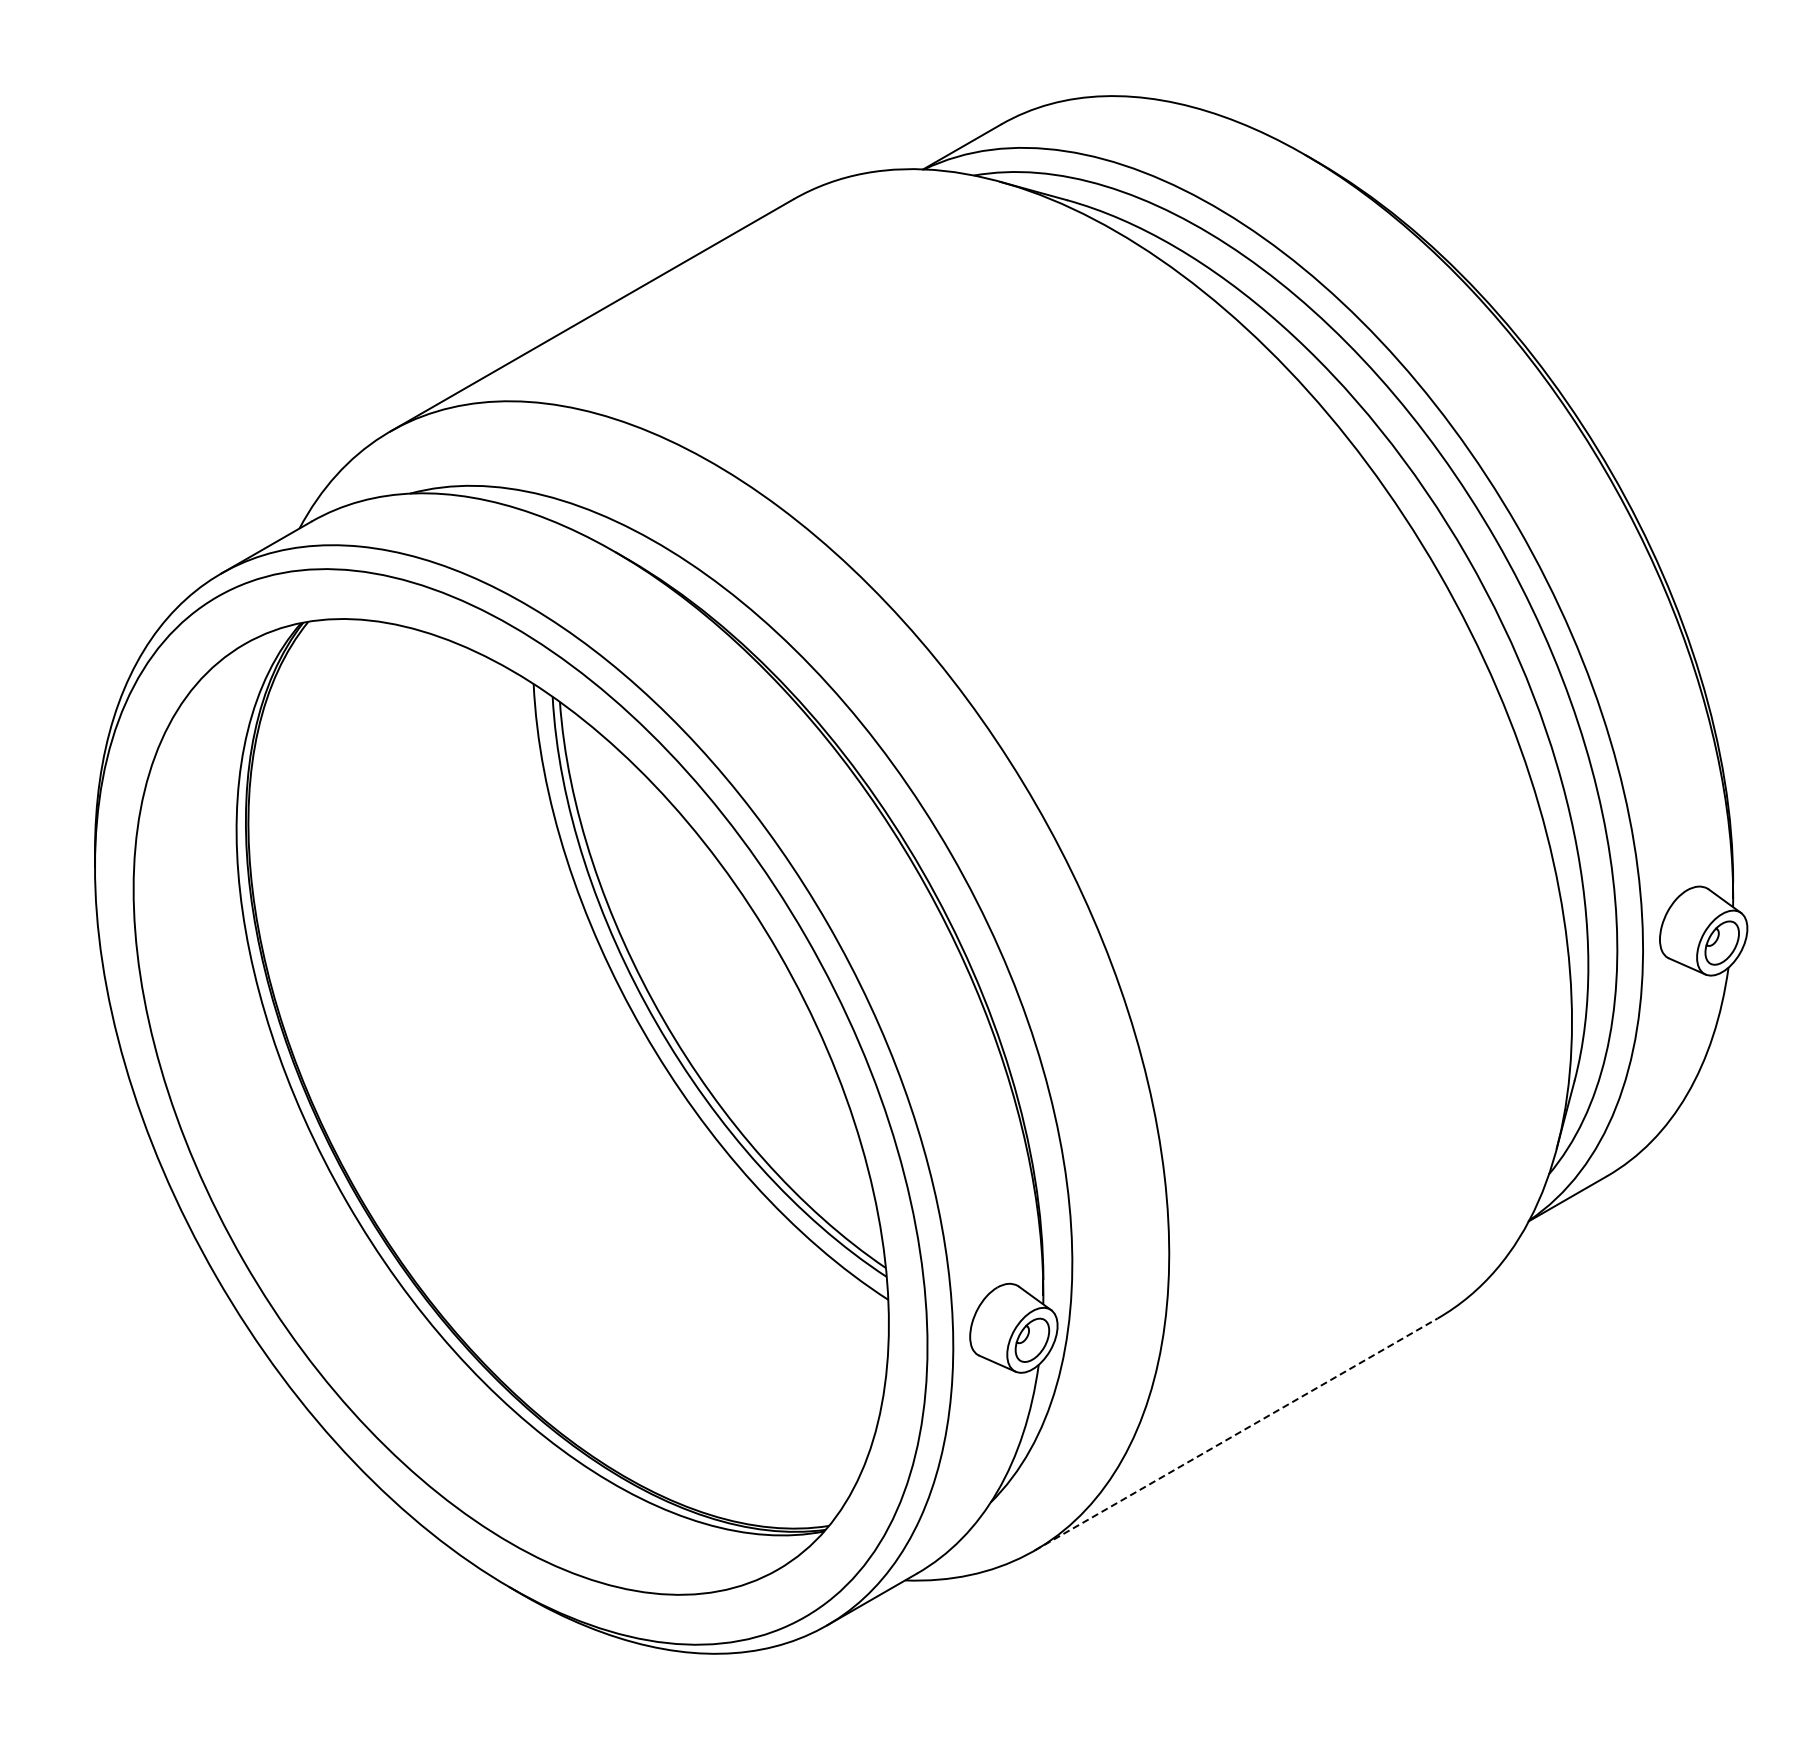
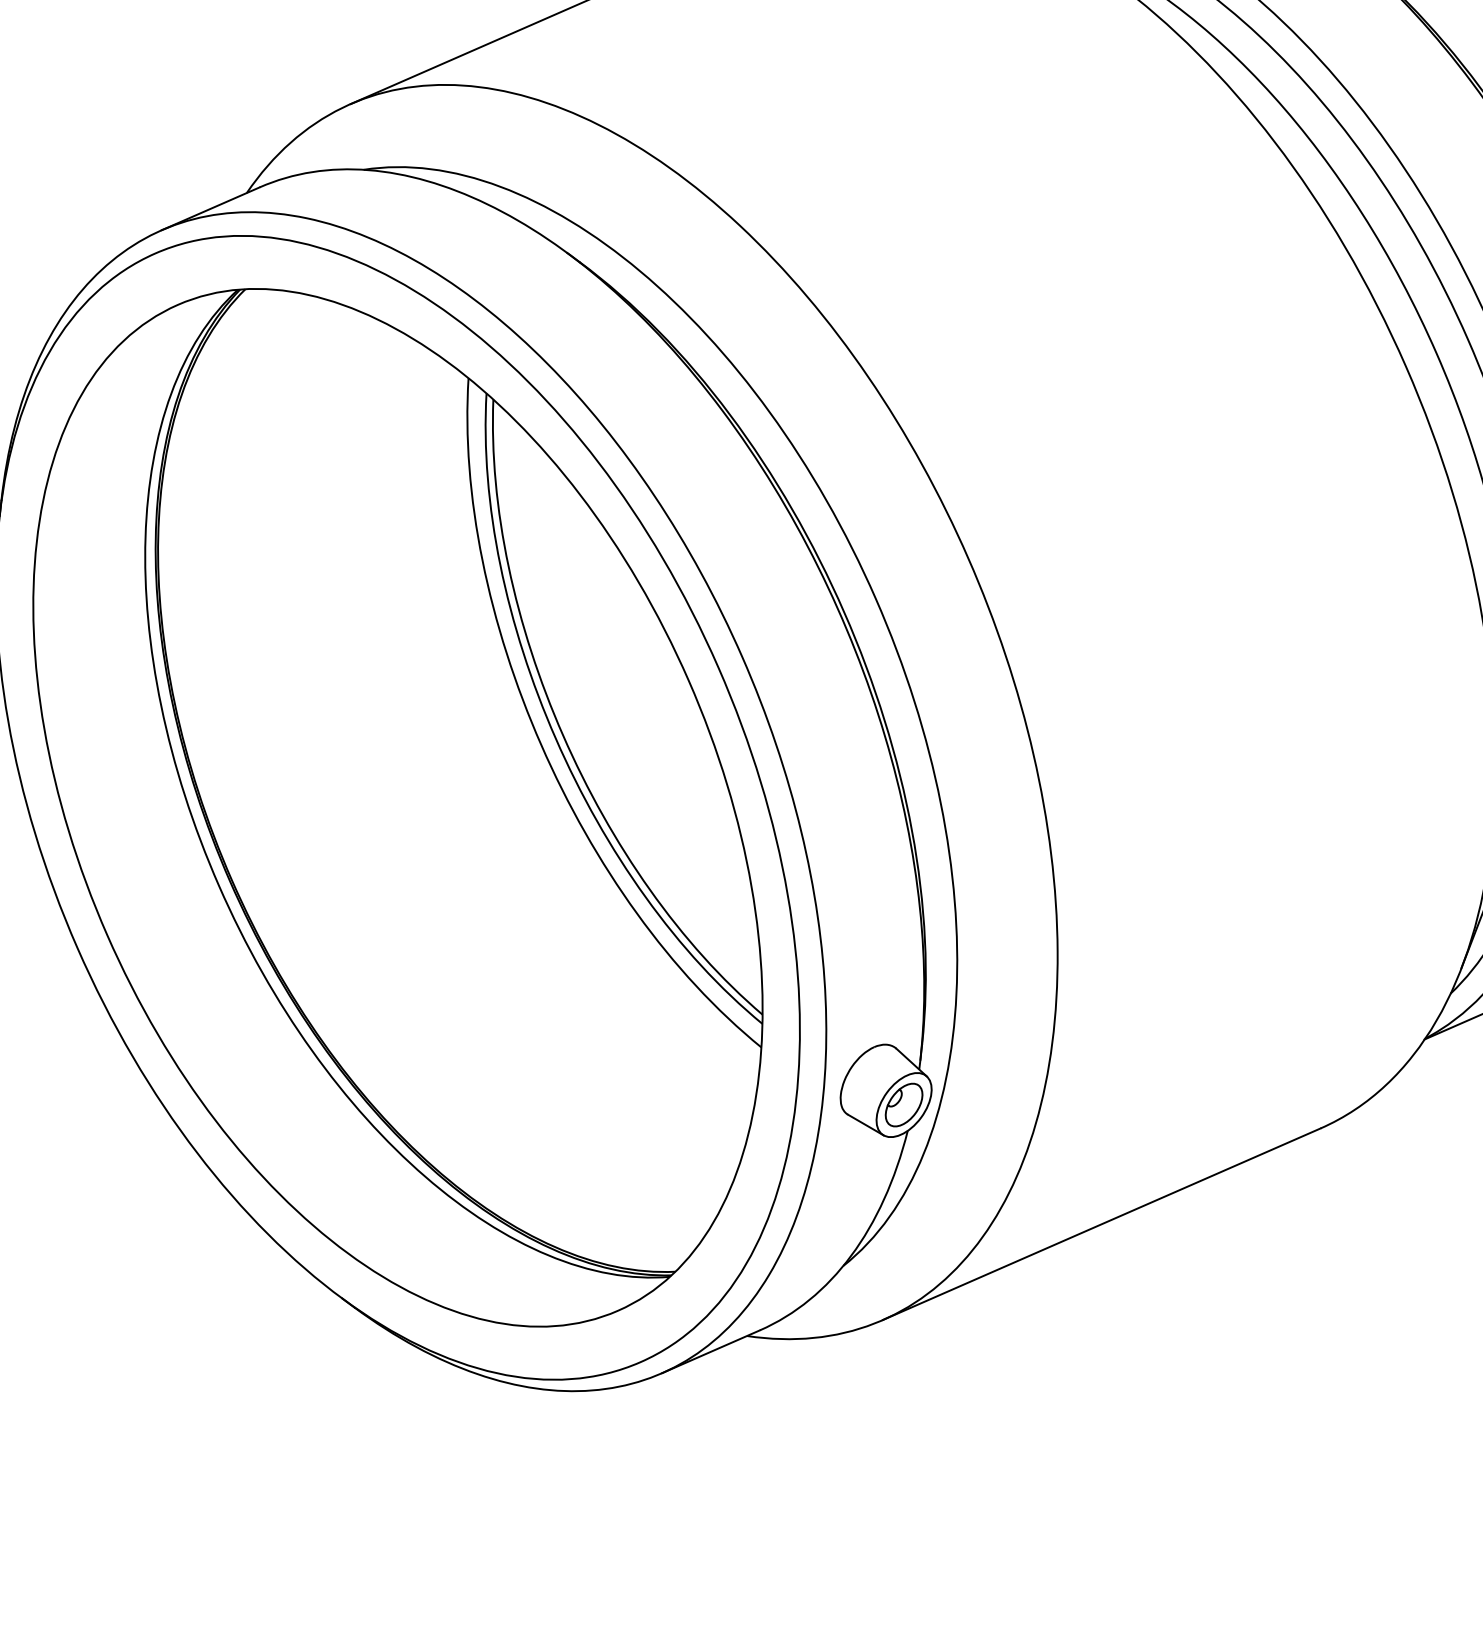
line: (1236, 1434) -> (1101, 1224), dashed -> solid

